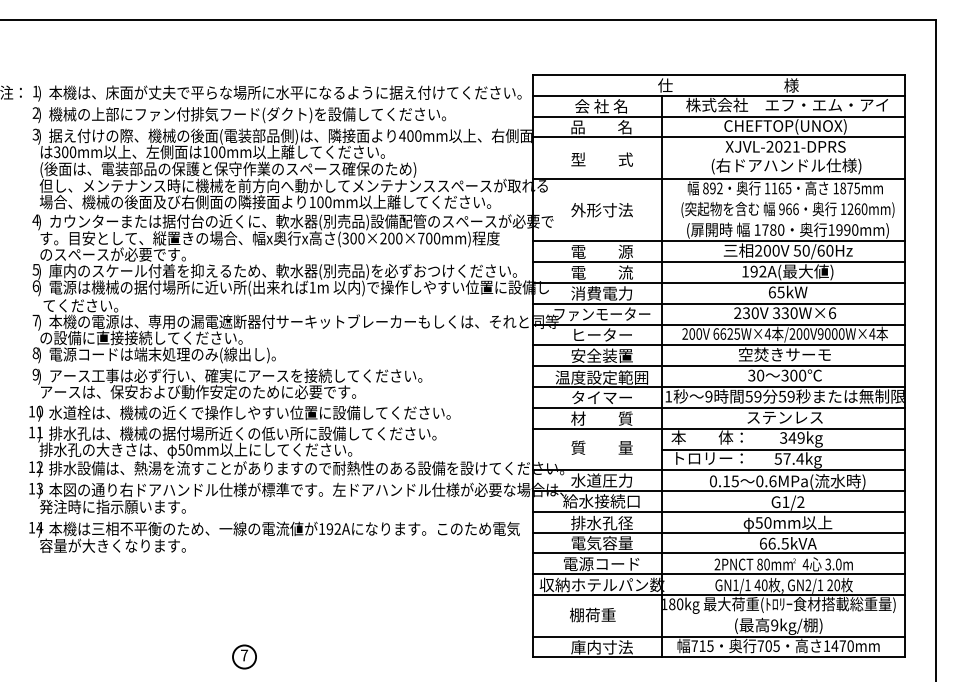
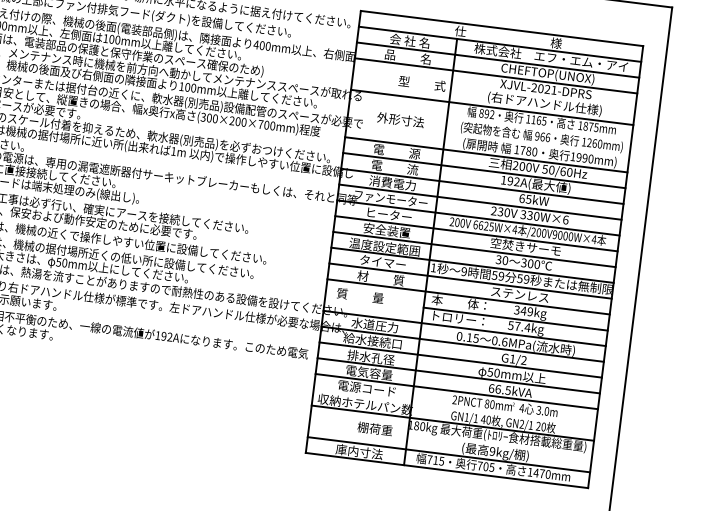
text: (601, 159) -> (421, 83), moved
text: (601, 447) -> (359, 295), moved
line: (718, 574) -> (454, 407), removed
text: (592, 614) -> (374, 428), moved
part: (244, 656) -> (87, 425), removed

